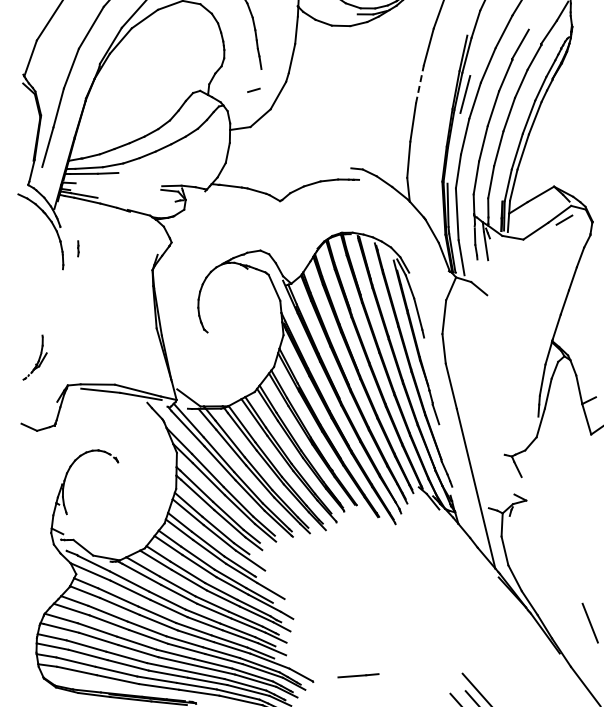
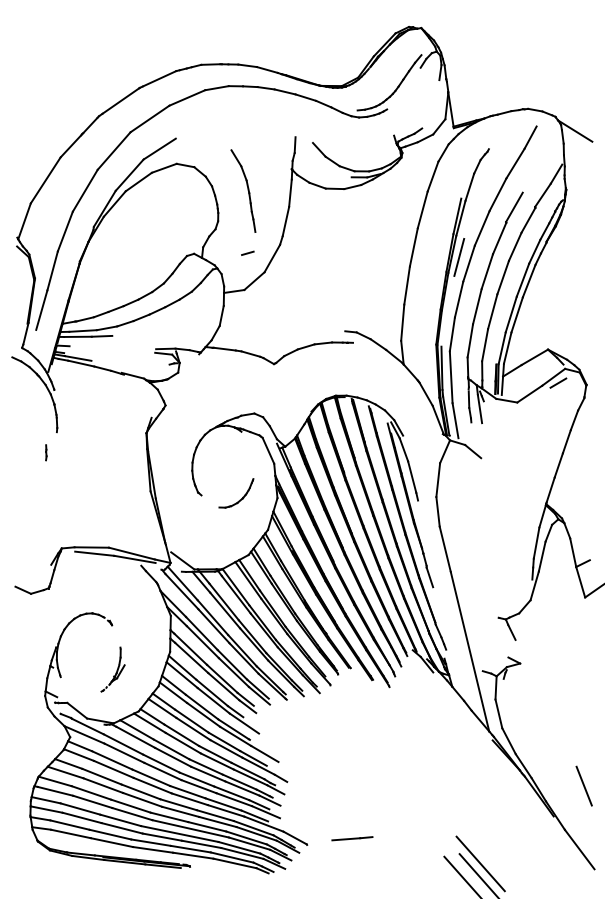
line: (419, 84) -> (413, 247), dashed -> solid
line: (78, 248) -> (46, 452), moved
part: (247, 335) -> (241, 498), added
part: (34, 357) -> (112, 669), moved

